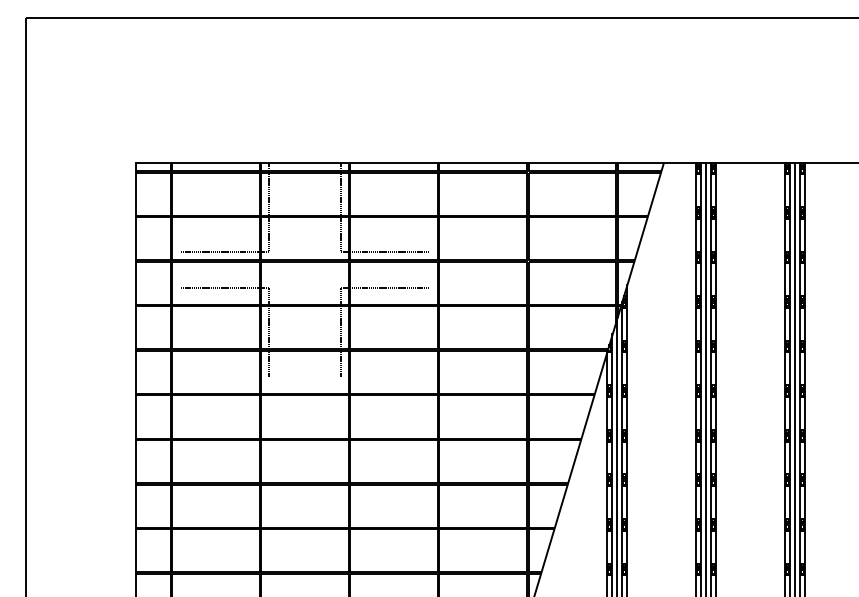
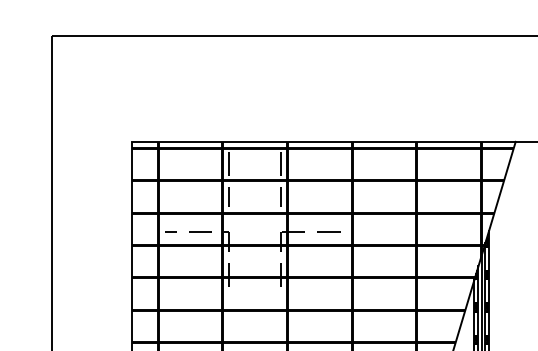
line: (224, 252) -> (196, 206), removed
line: (384, 252) -> (312, 206), removed

